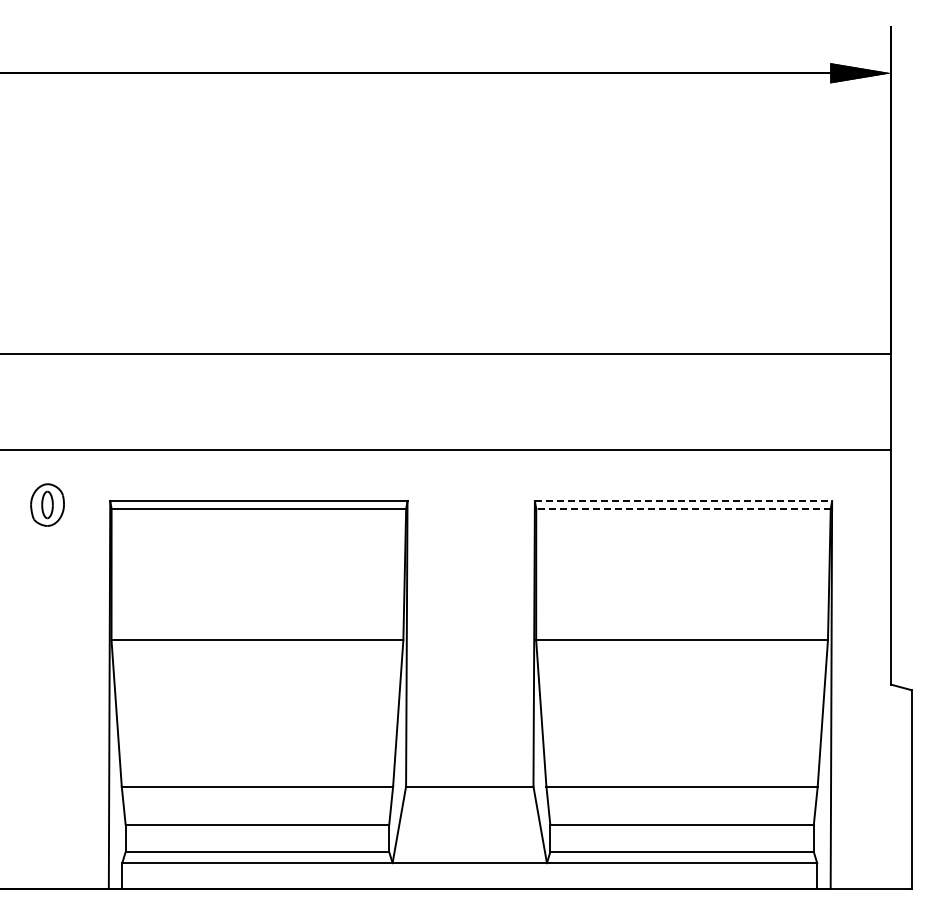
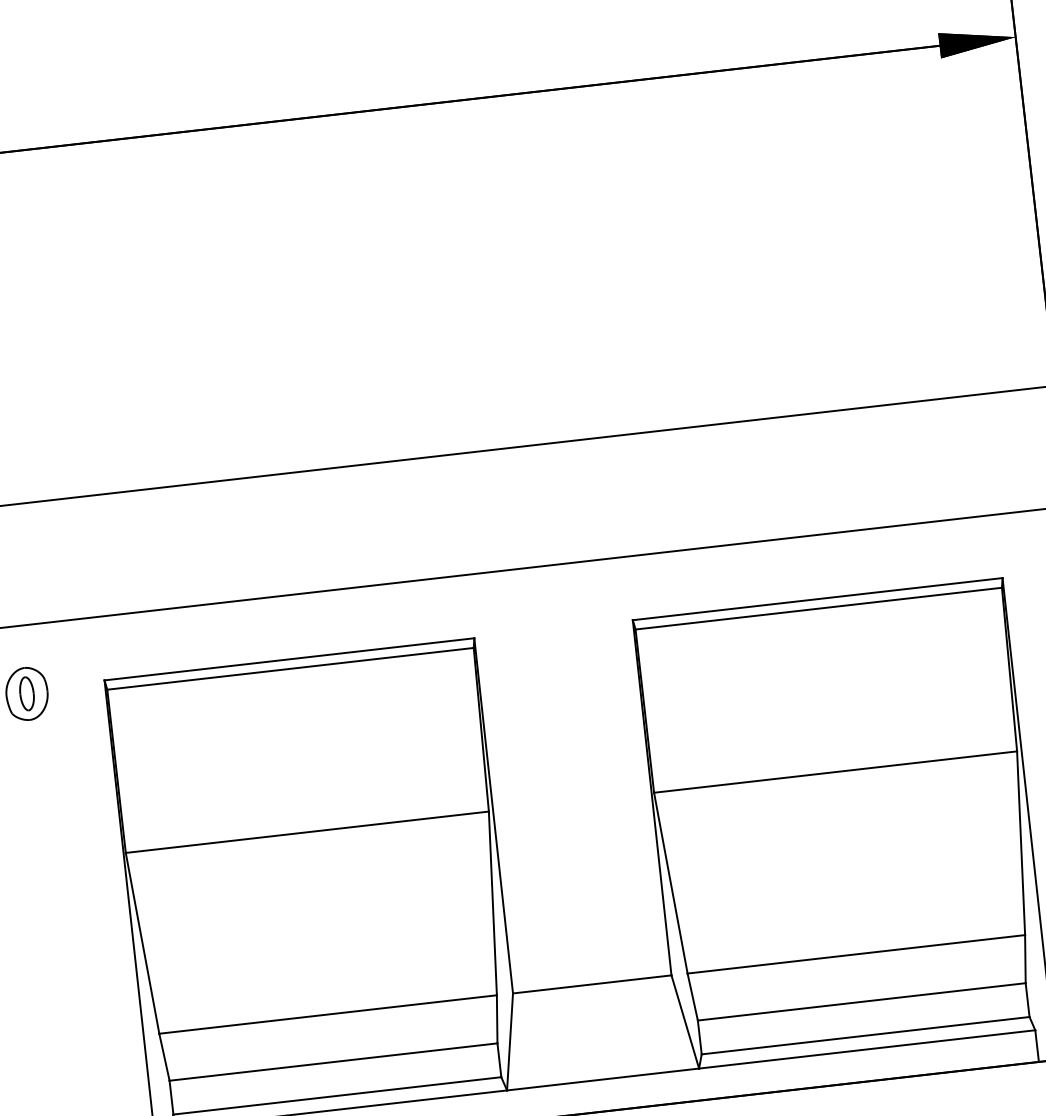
line: (683, 501) -> (817, 599), dashed -> solid
line: (683, 508) -> (818, 608), dashed -> solid

